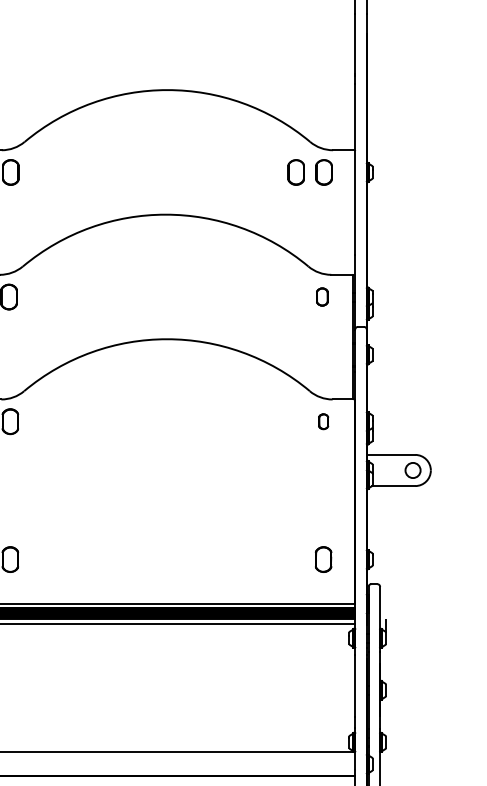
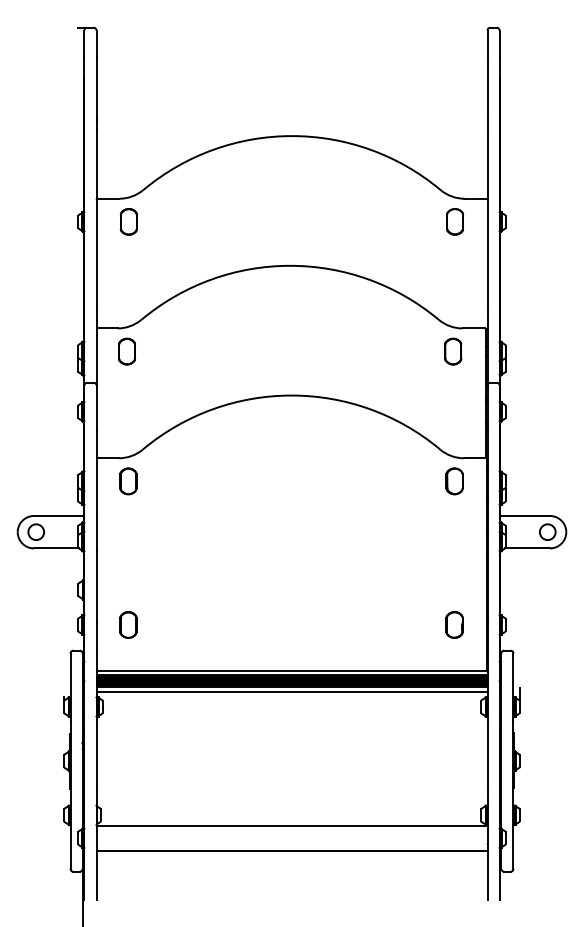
part: (296, 172) -> (426, 221), removed
part: (322, 296) -> (453, 351), size x1.43
part: (323, 421) -> (454, 481), size x1.67

